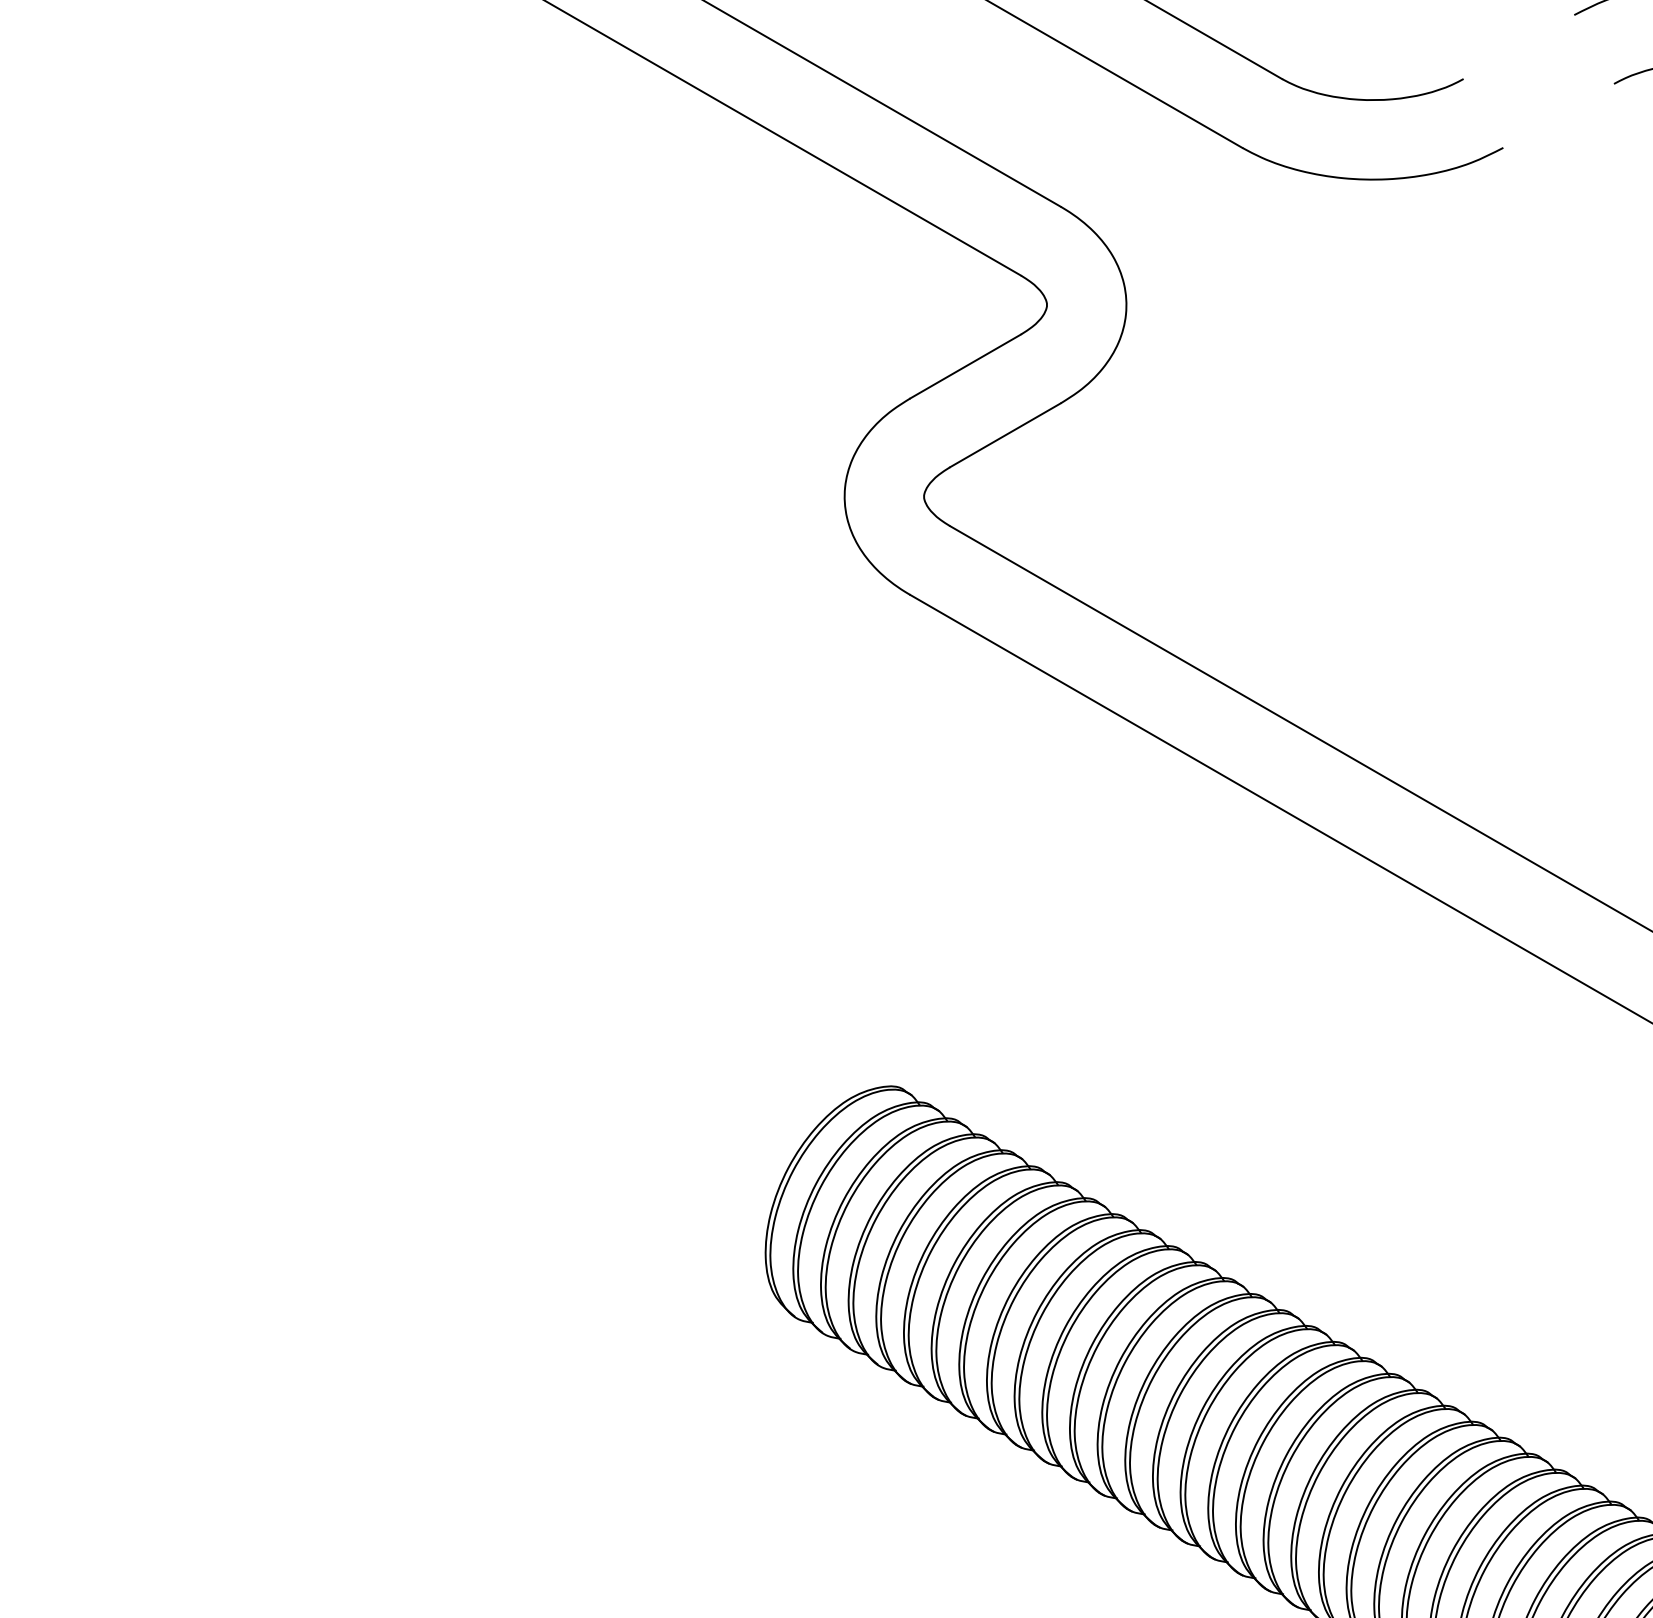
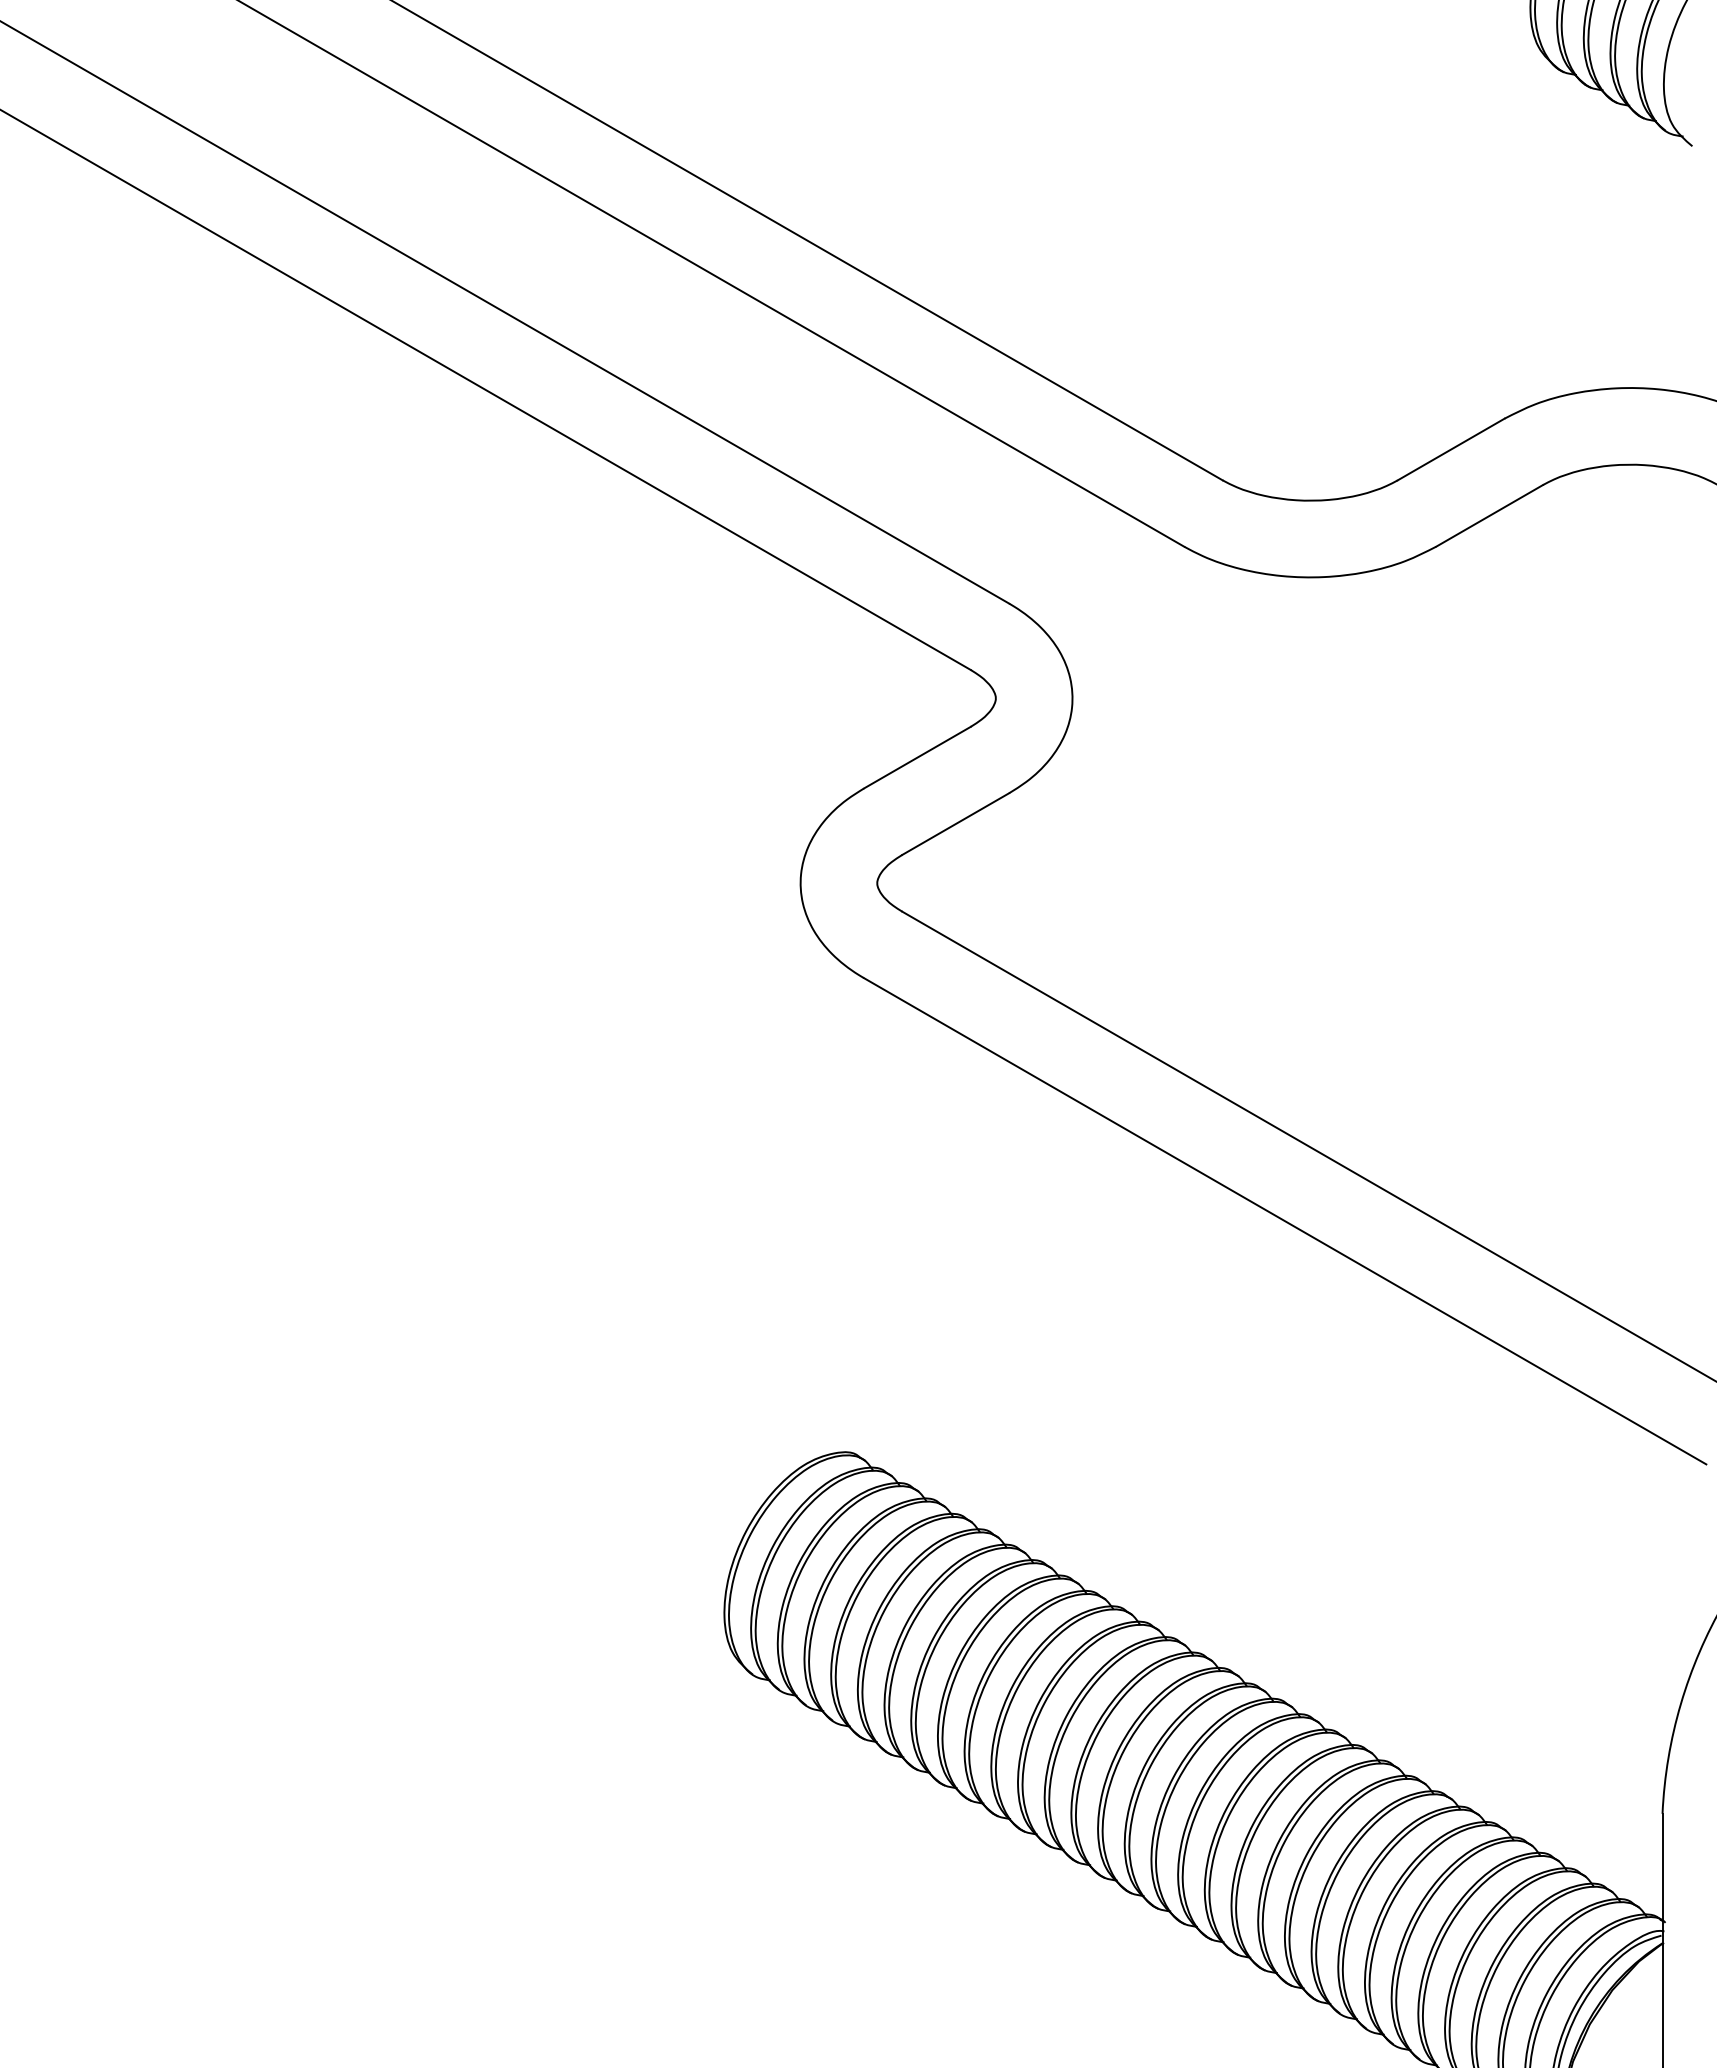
line: (1518, 47) -> (1450, 449), added
line: (1558, 115) -> (1489, 515), added

